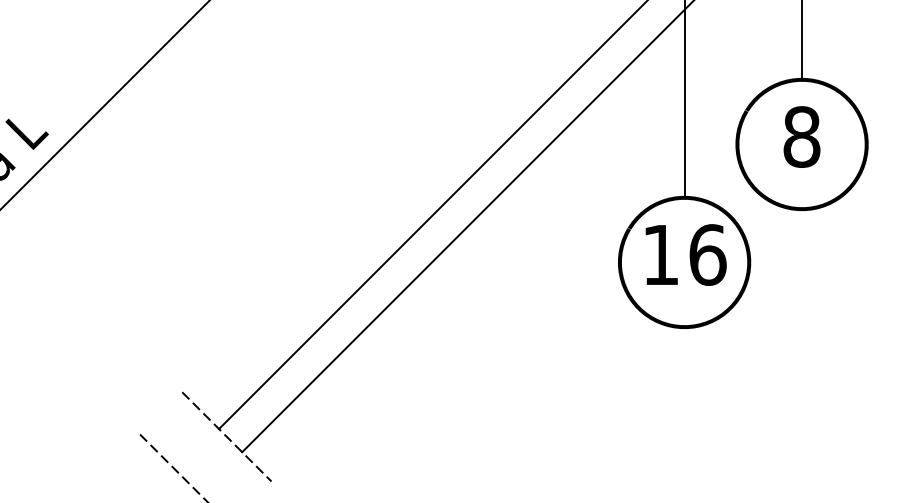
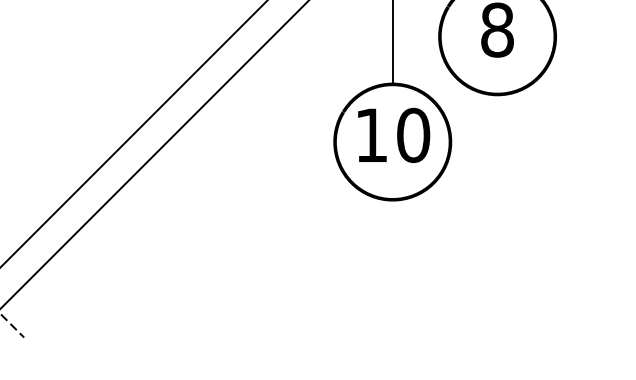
text: (707, 254) -> (413, 134), 16 -> 10

